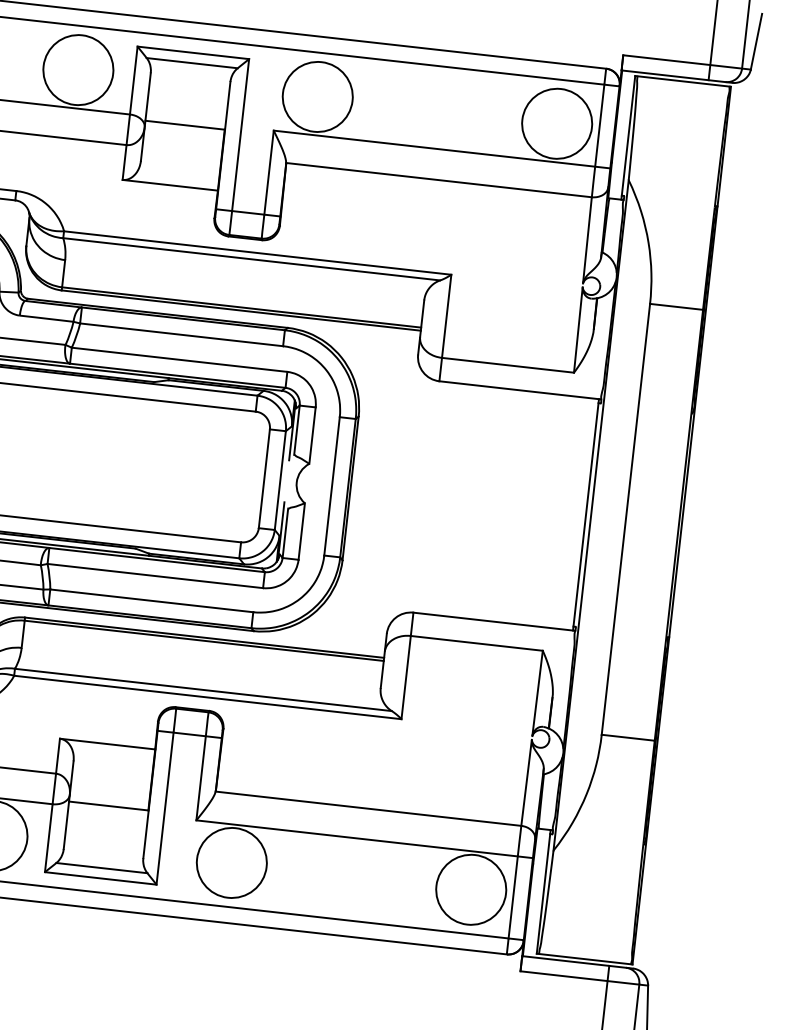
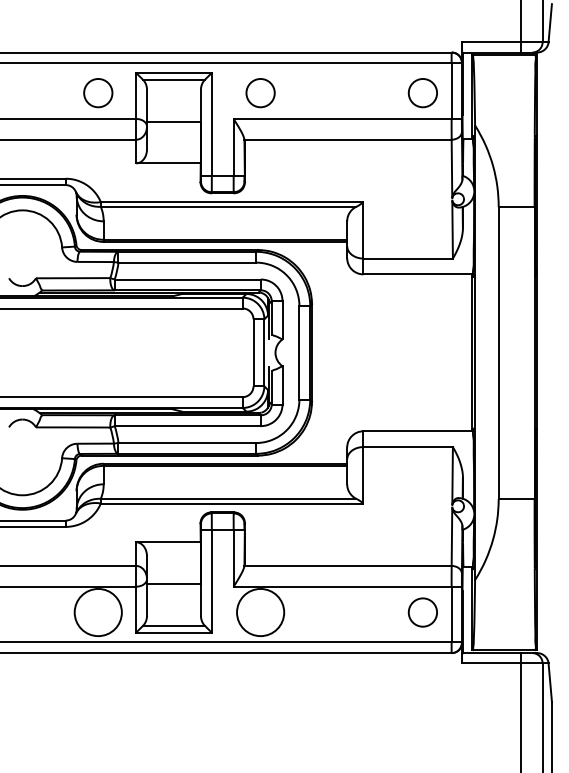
circle: (77, 69) -> (97, 92), size x0.6
circle: (317, 96) -> (260, 92), size x0.6
circle: (556, 122) -> (422, 92), size x0.6
circle: (470, 889) -> (422, 612), size x0.6

